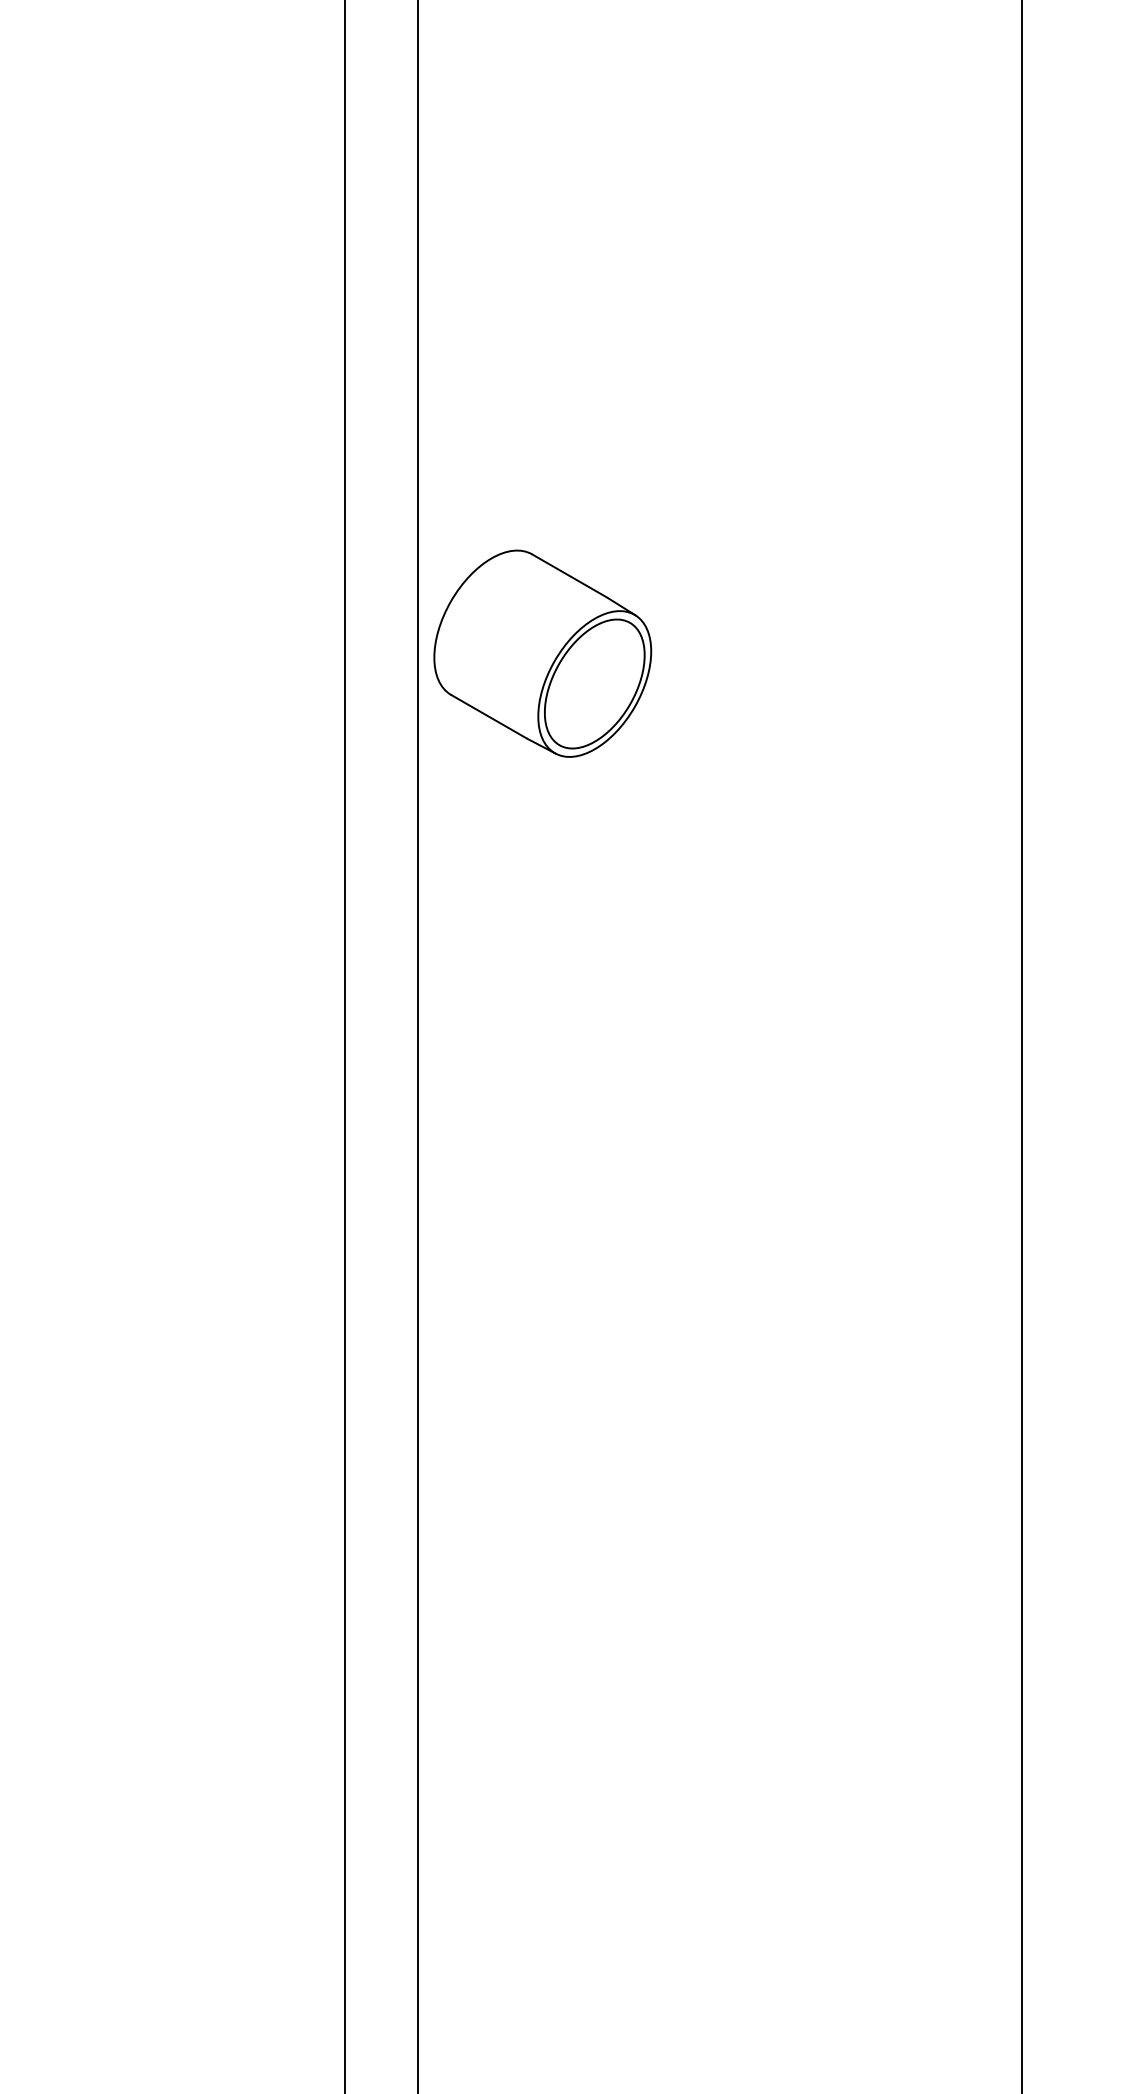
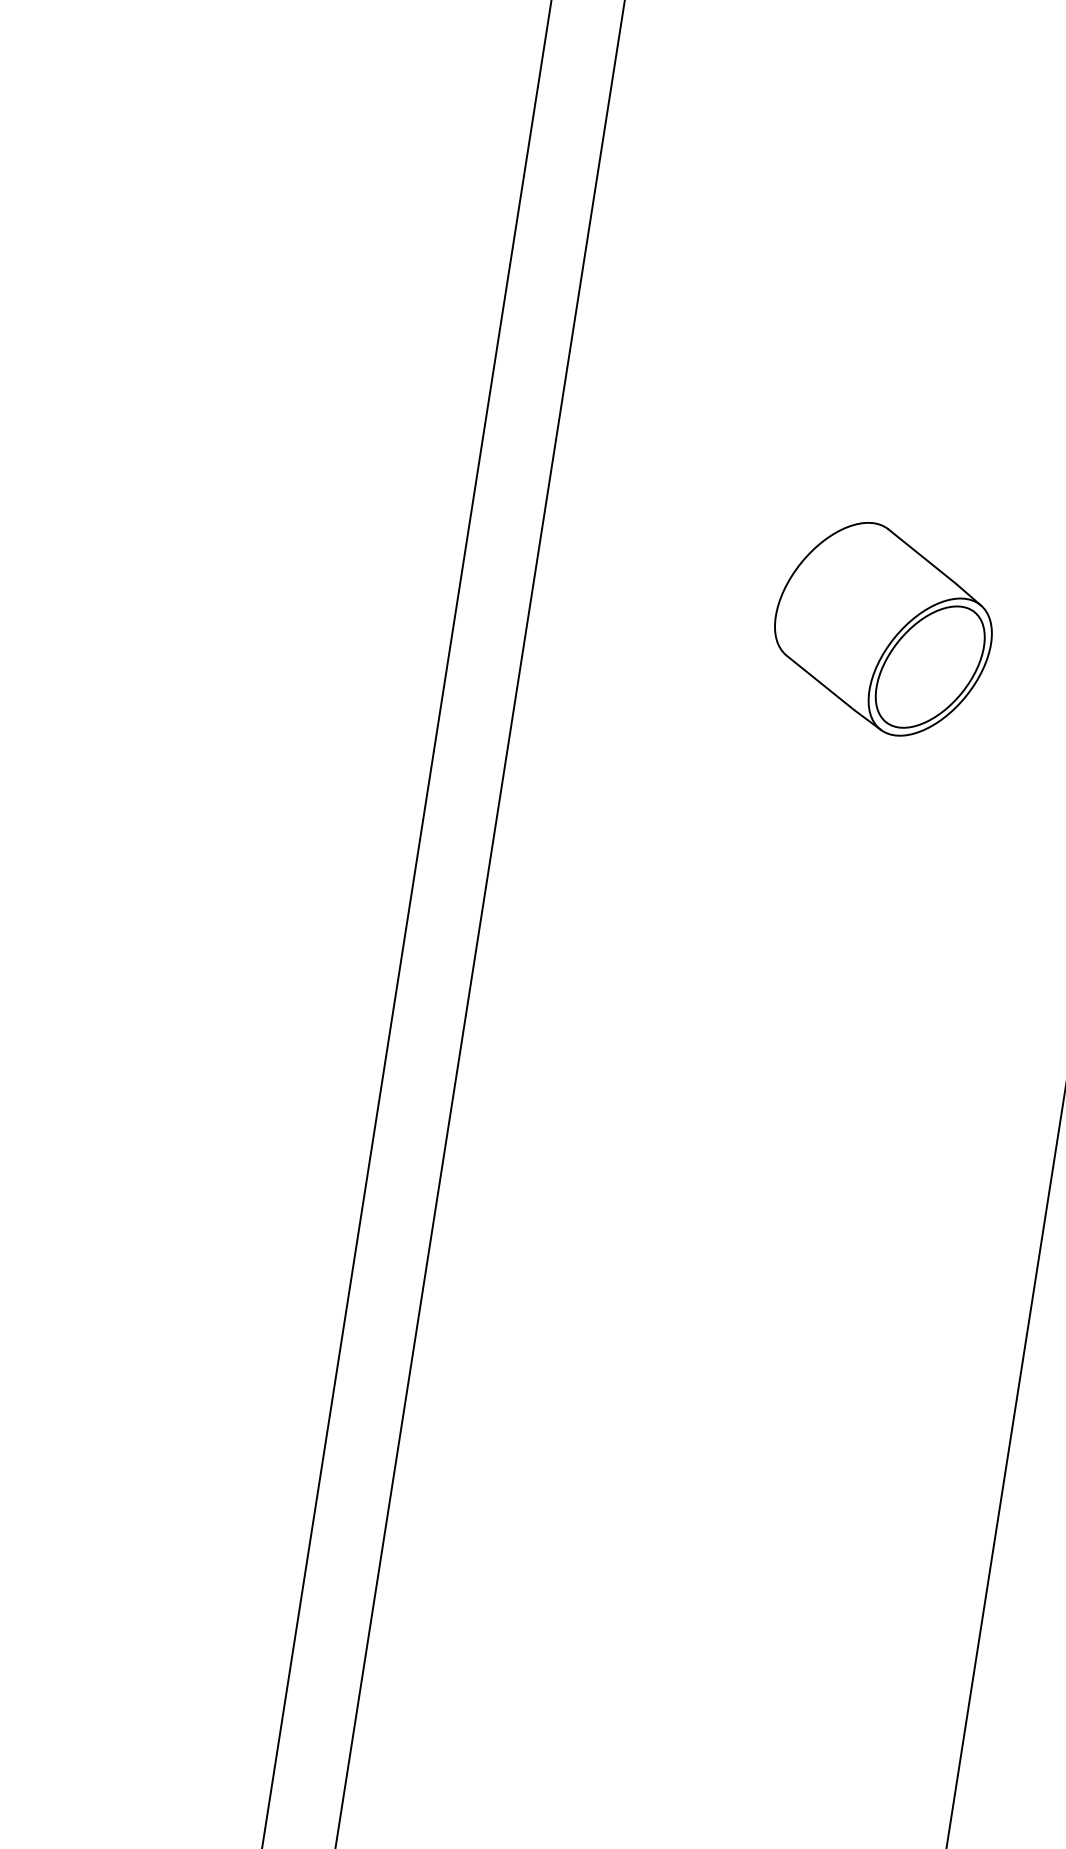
part: (542, 653) -> (883, 628), moved

